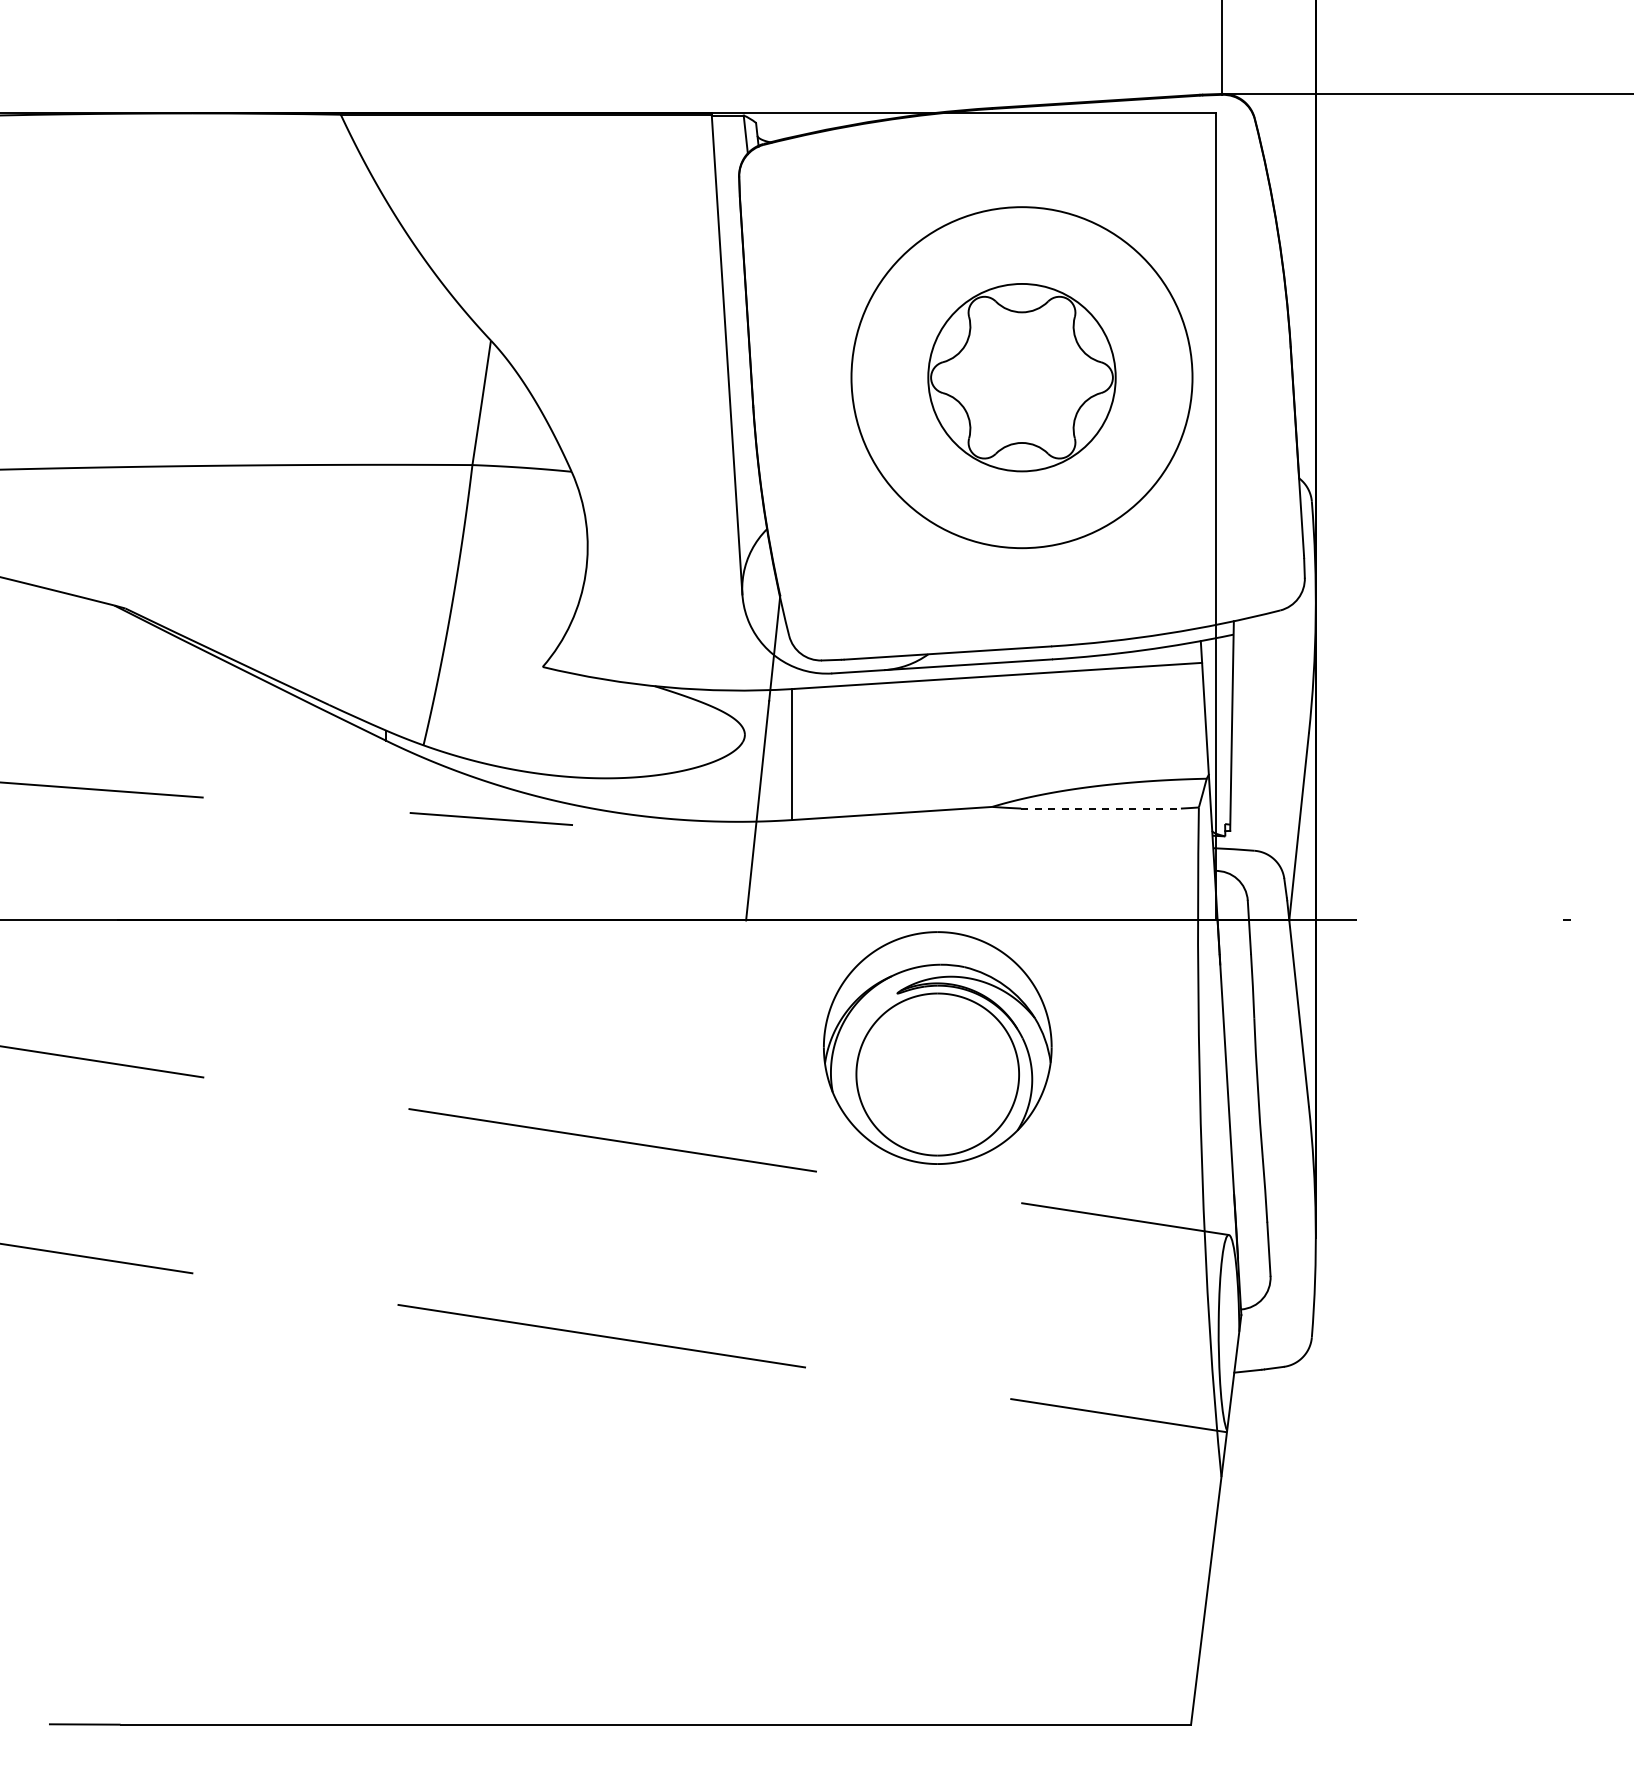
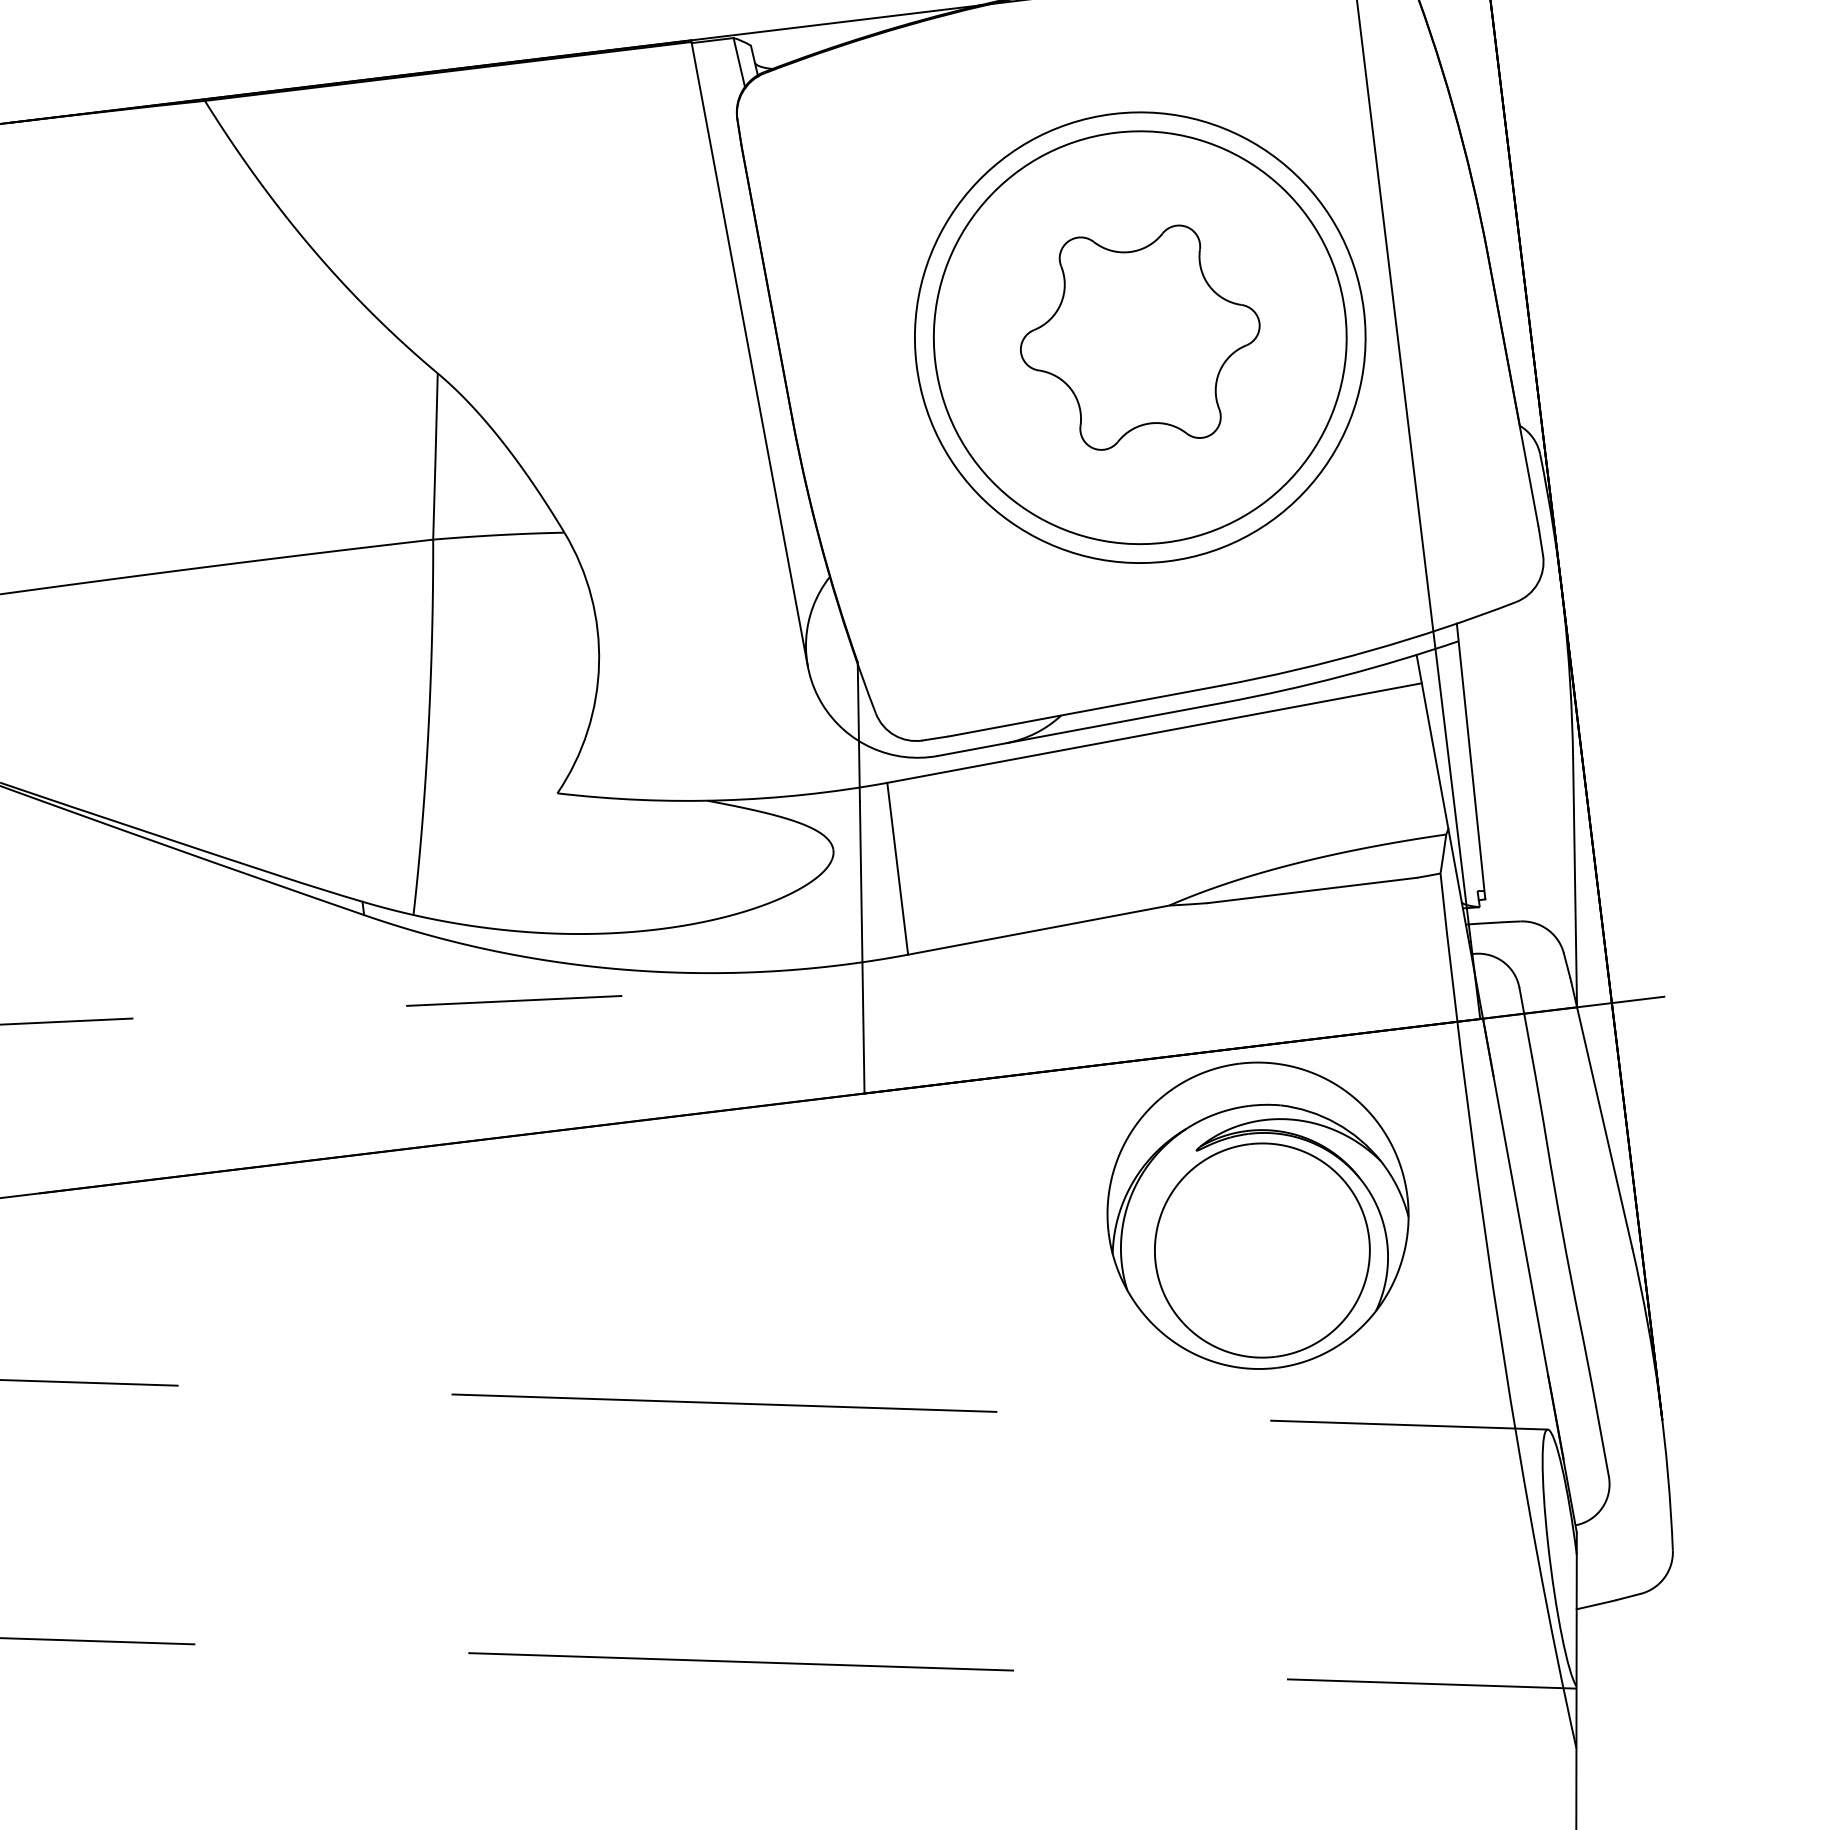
circle: (1021, 377) -> (1139, 337), size x1.67
line: (1101, 808) -> (1312, 890), dashed -> solid
part: (937, 1047) -> (1257, 1215), moved

